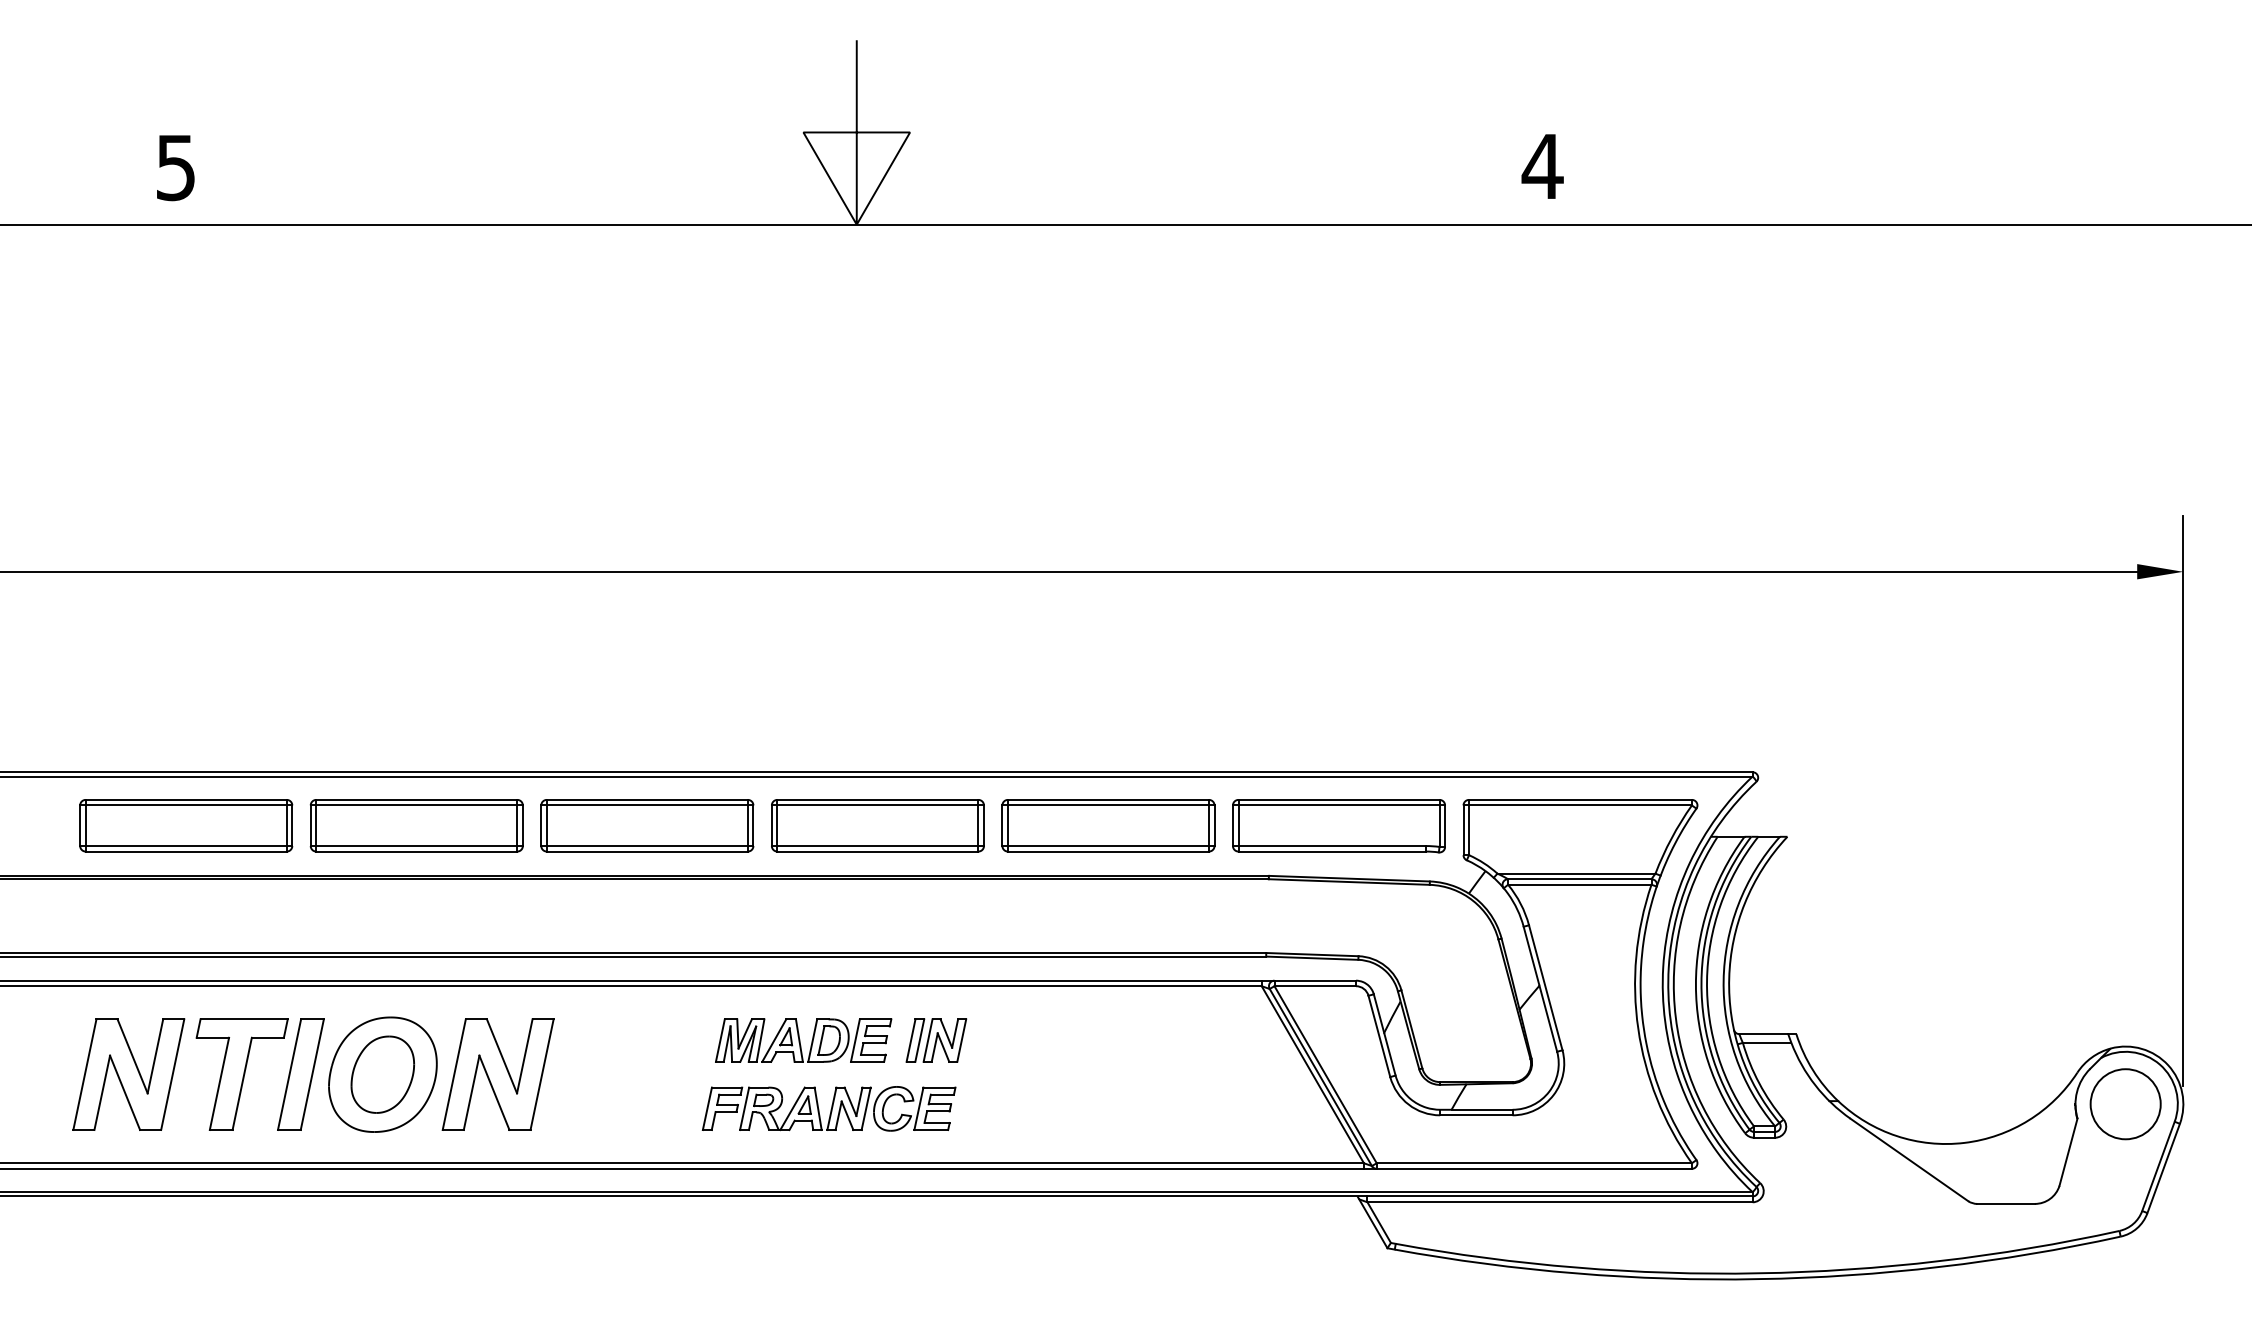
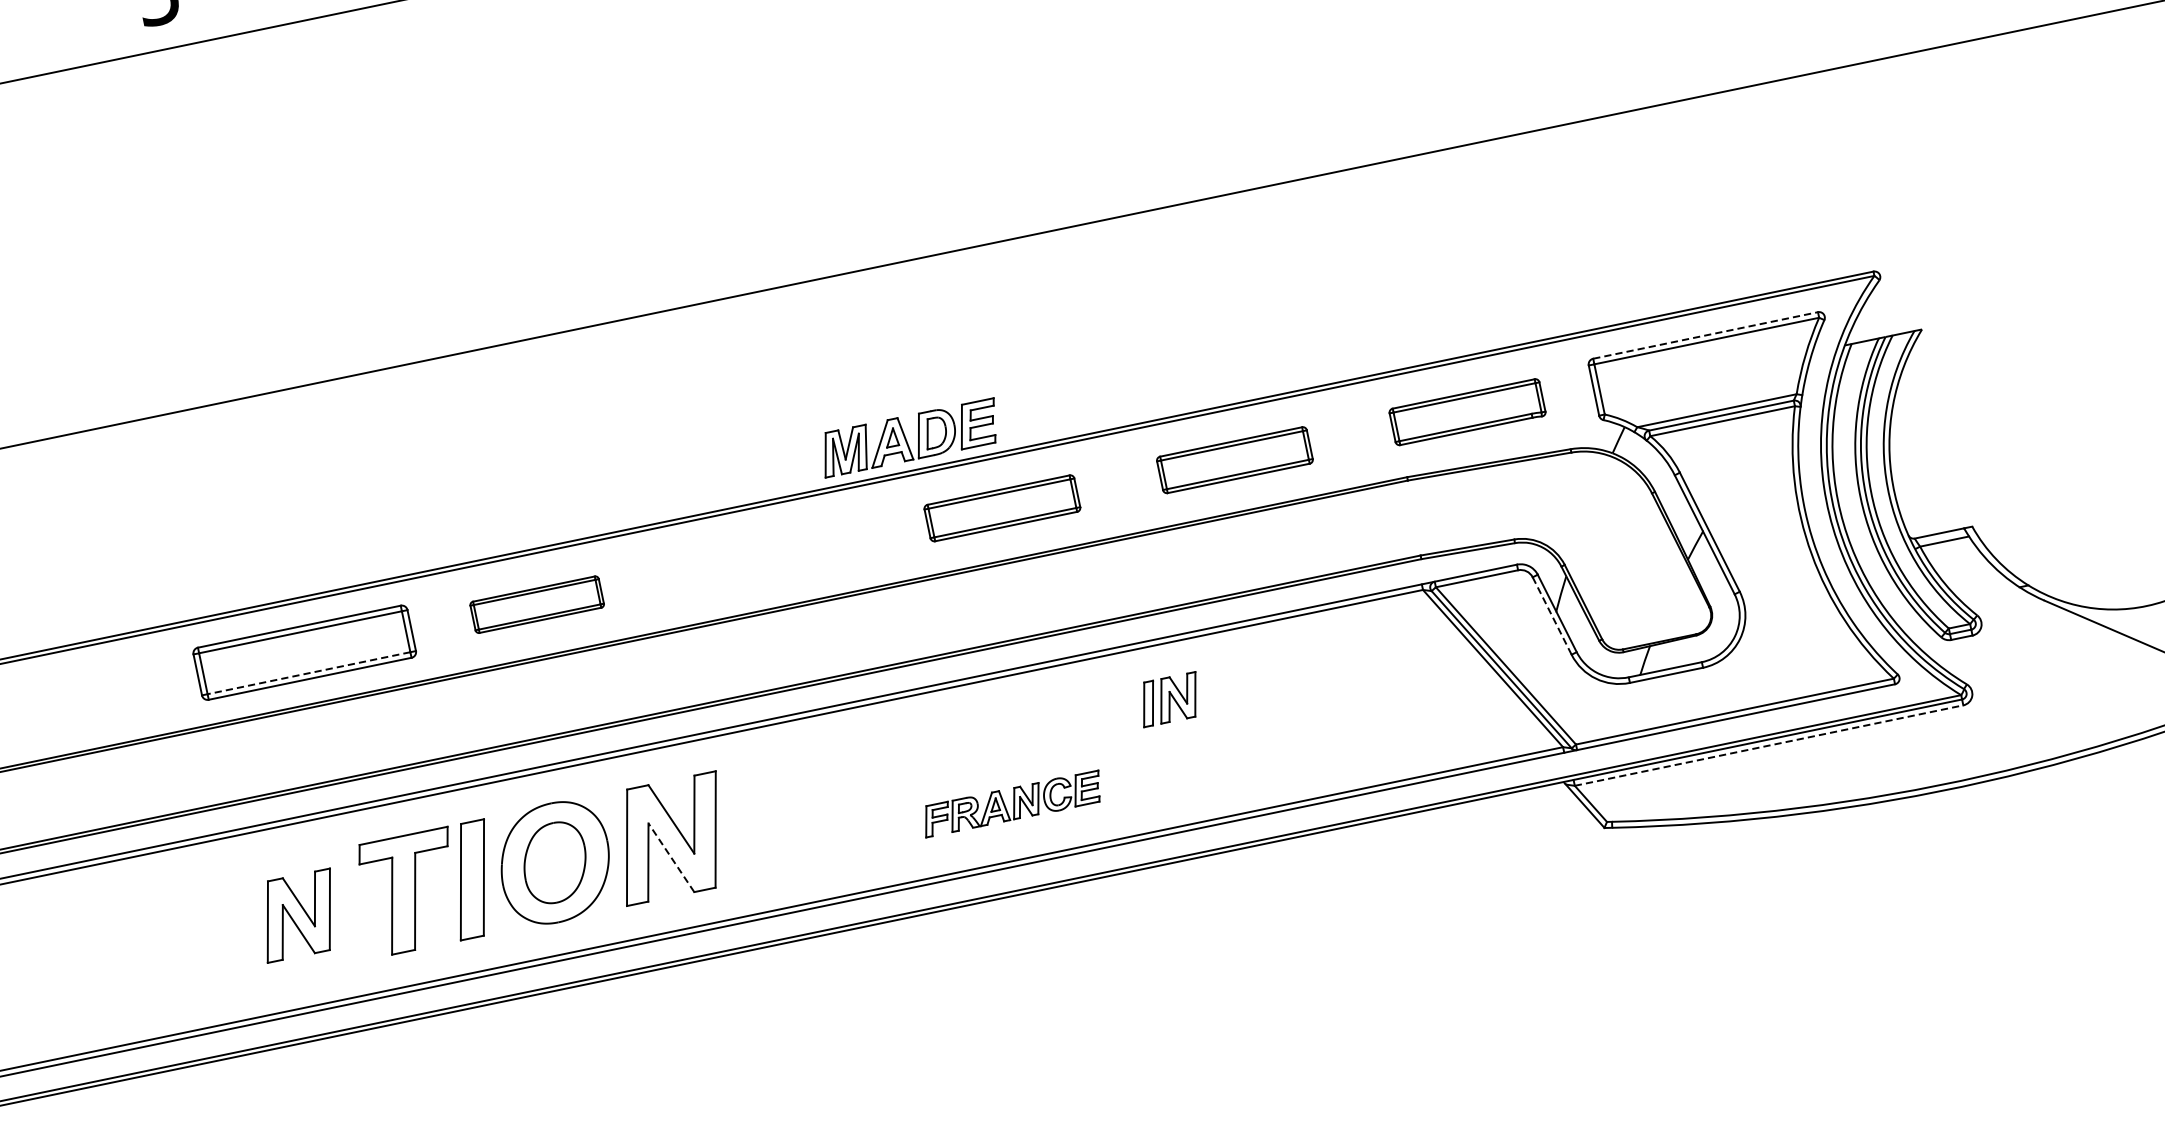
line: (1581, 799) -> (1706, 334), solid -> dashed
part: (416, 825) -> (536, 604), size x0.6
part: (647, 825) -> (769, 556), removed
part: (877, 825) -> (1001, 508), size x0.7
part: (1108, 825) -> (1234, 459), size x0.7
part: (1338, 826) -> (1467, 412), size x0.7
line: (186, 846) -> (309, 673), solid -> dashed
line: (1379, 1036) -> (1552, 616), solid -> dashed
part: (803, 1040) -> (909, 437), moved
part: (936, 1040) -> (1169, 699), moved
part: (128, 1074) -> (298, 915), size x0.7
line: (494, 1092) -> (671, 857), solid -> dashed
part: (828, 1108) -> (1011, 803), size x0.7
line: (1560, 1202) -> (1769, 745), solid -> dashed

